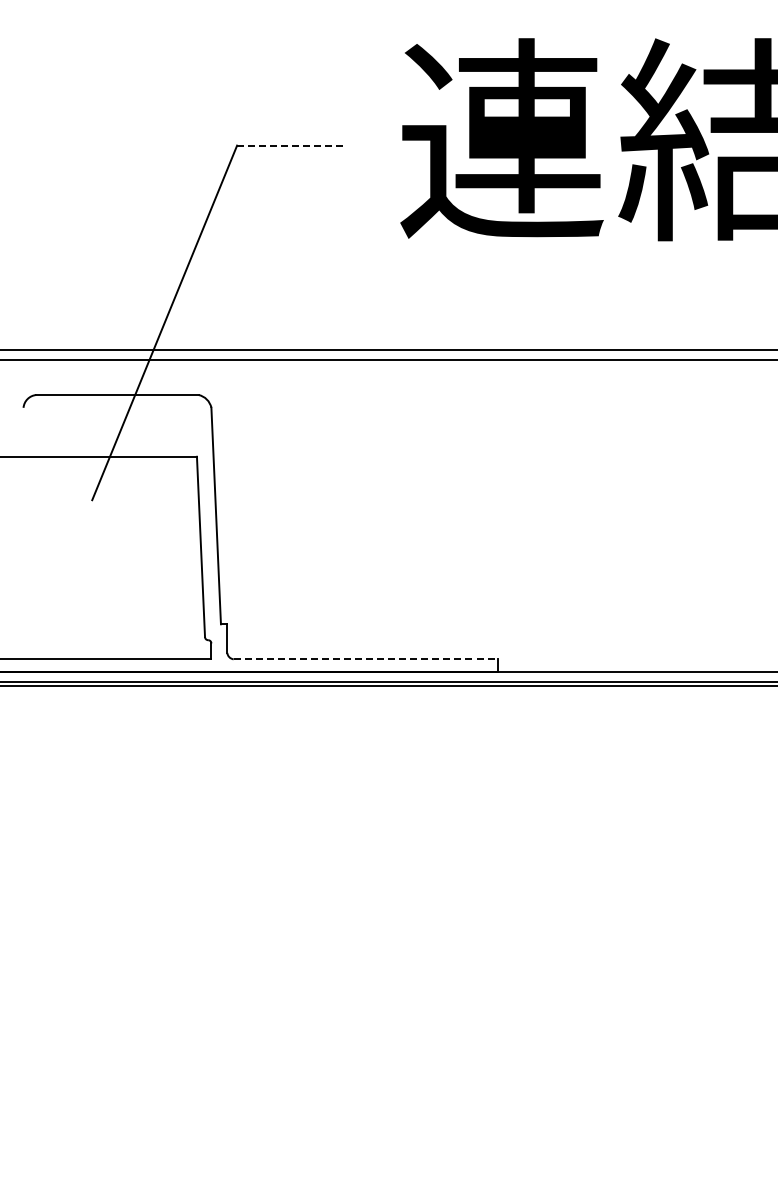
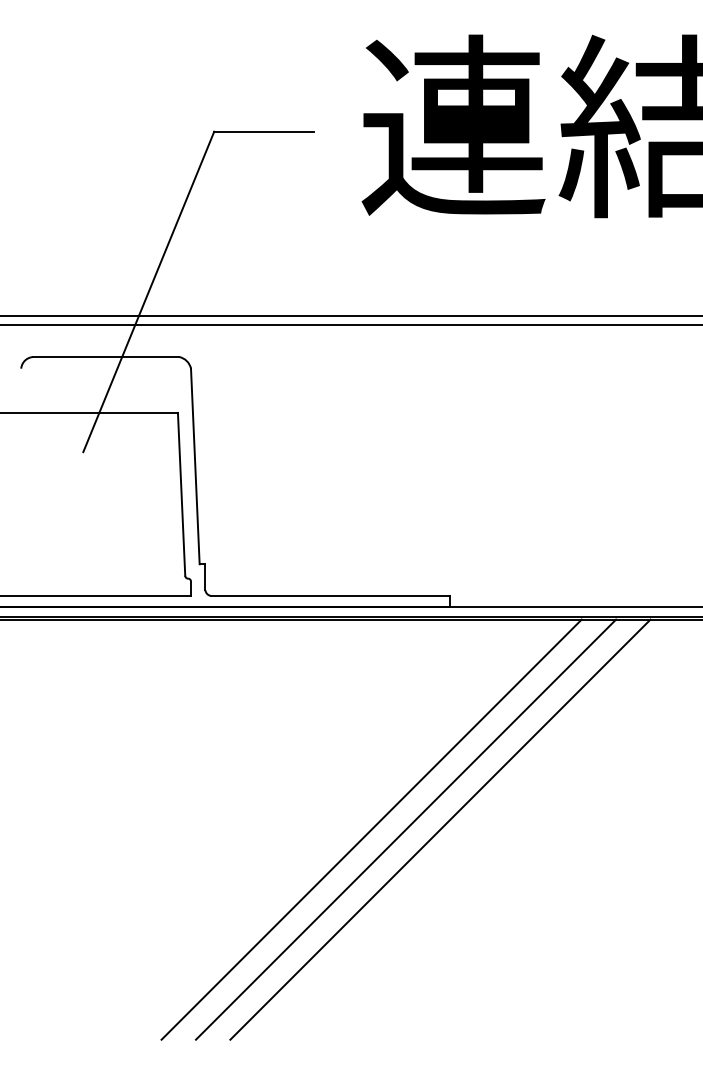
line: (292, 145) -> (264, 131), dashed -> solid
line: (366, 659) -> (331, 596), dashed -> solid
line: (410, 917) -> (370, 829), added
line: (448, 917) -> (405, 829), added
line: (486, 917) -> (439, 829), added

